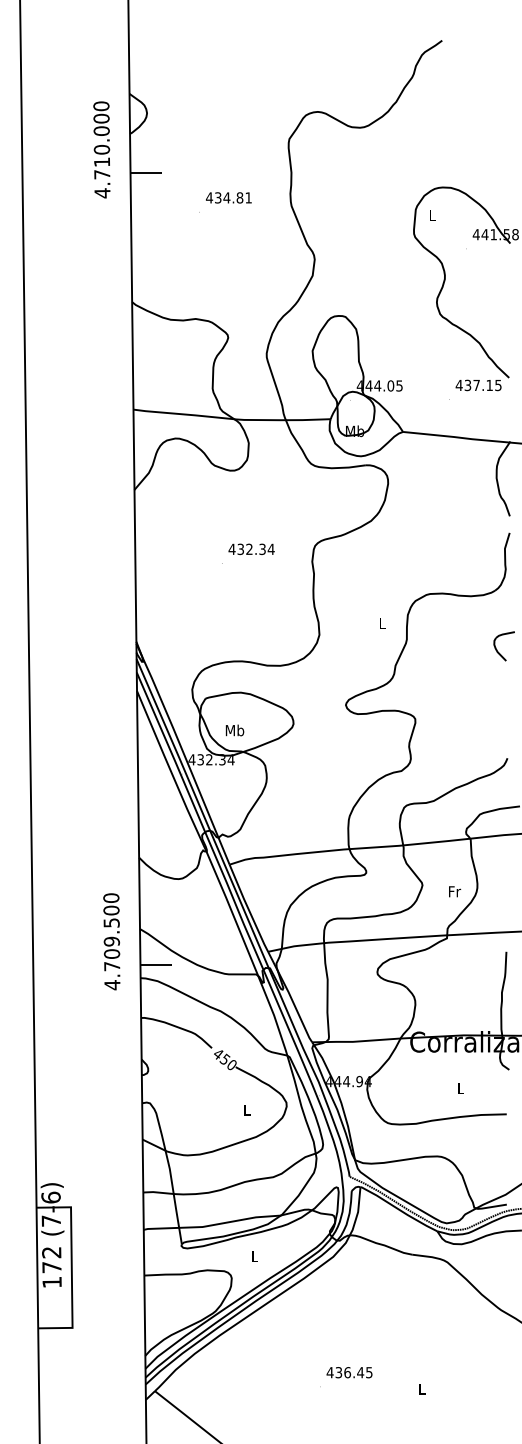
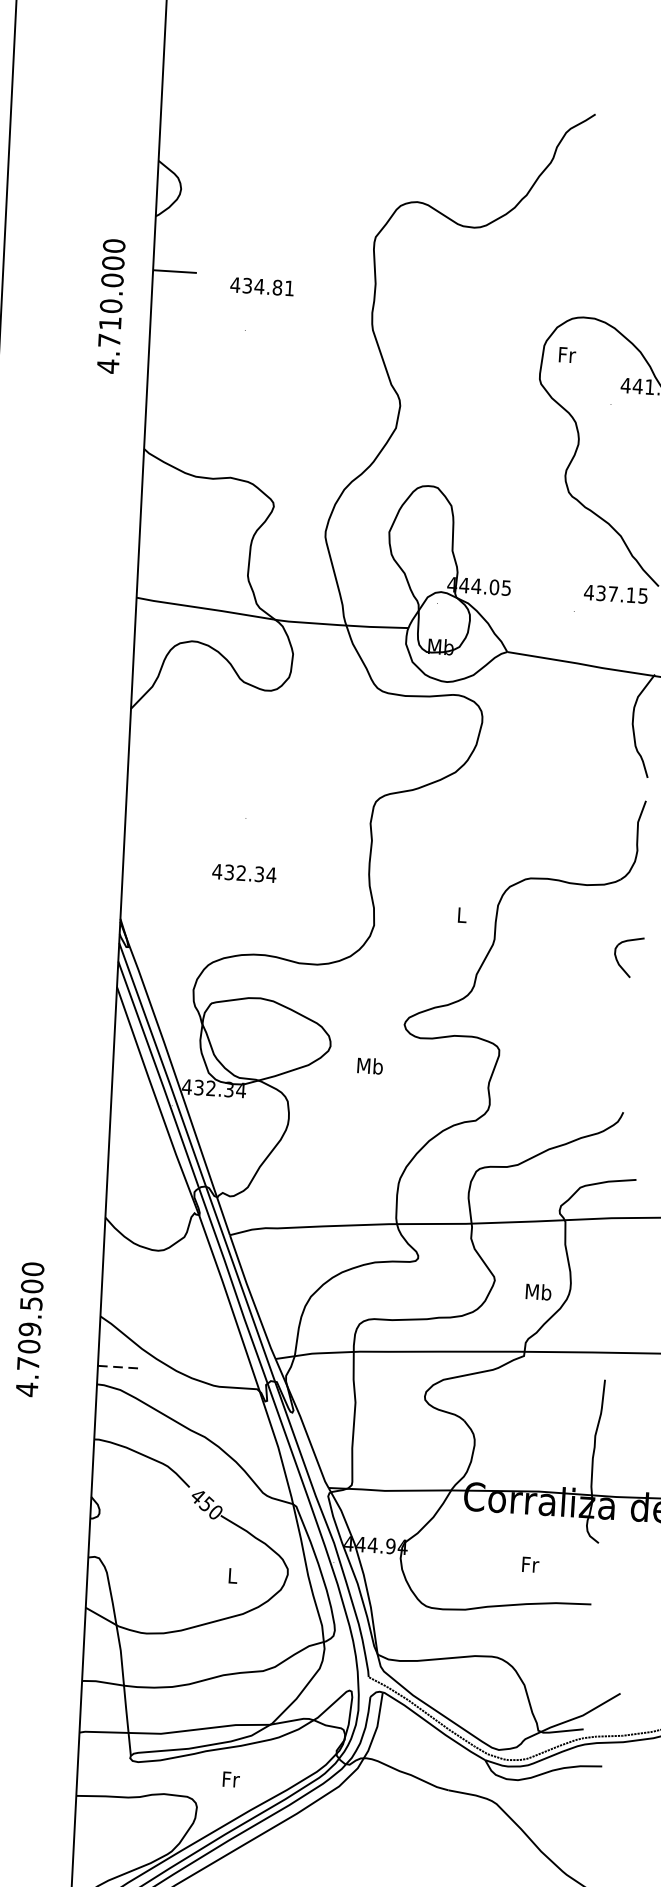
text: (101, 149) -> (110, 305), moved
text: (228, 197) -> (261, 286), moved
text: (432, 214) -> (566, 353), L -> Fr
text: (251, 548) -> (244, 872), moved
text: (234, 730) -> (369, 1066), moved
text: (454, 891) -> (538, 1291), Fr -> Mb
text: (111, 941) -> (29, 1329), moved
line: (156, 964) -> (120, 1366), solid -> dashed
text: (461, 1088) -> (531, 1564), L -> Fr
text: (255, 1256) -> (231, 1779), L -> Fr

